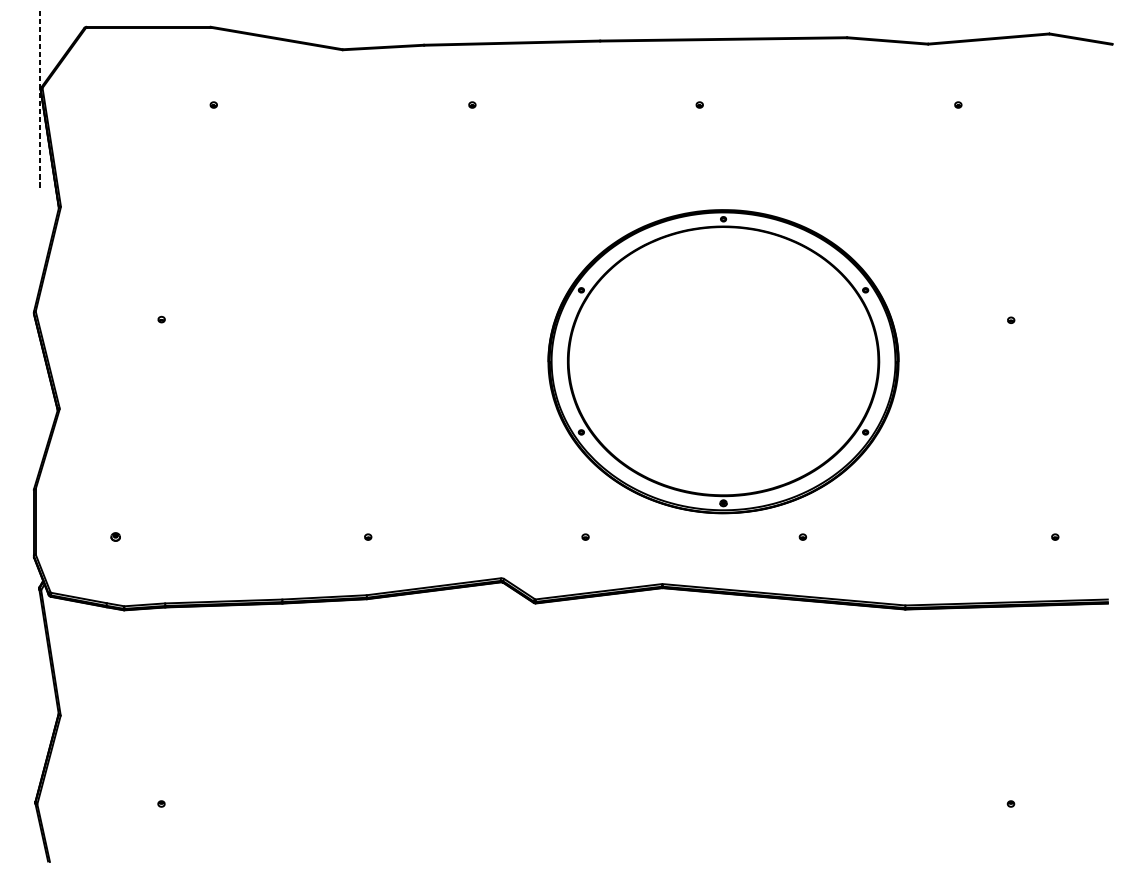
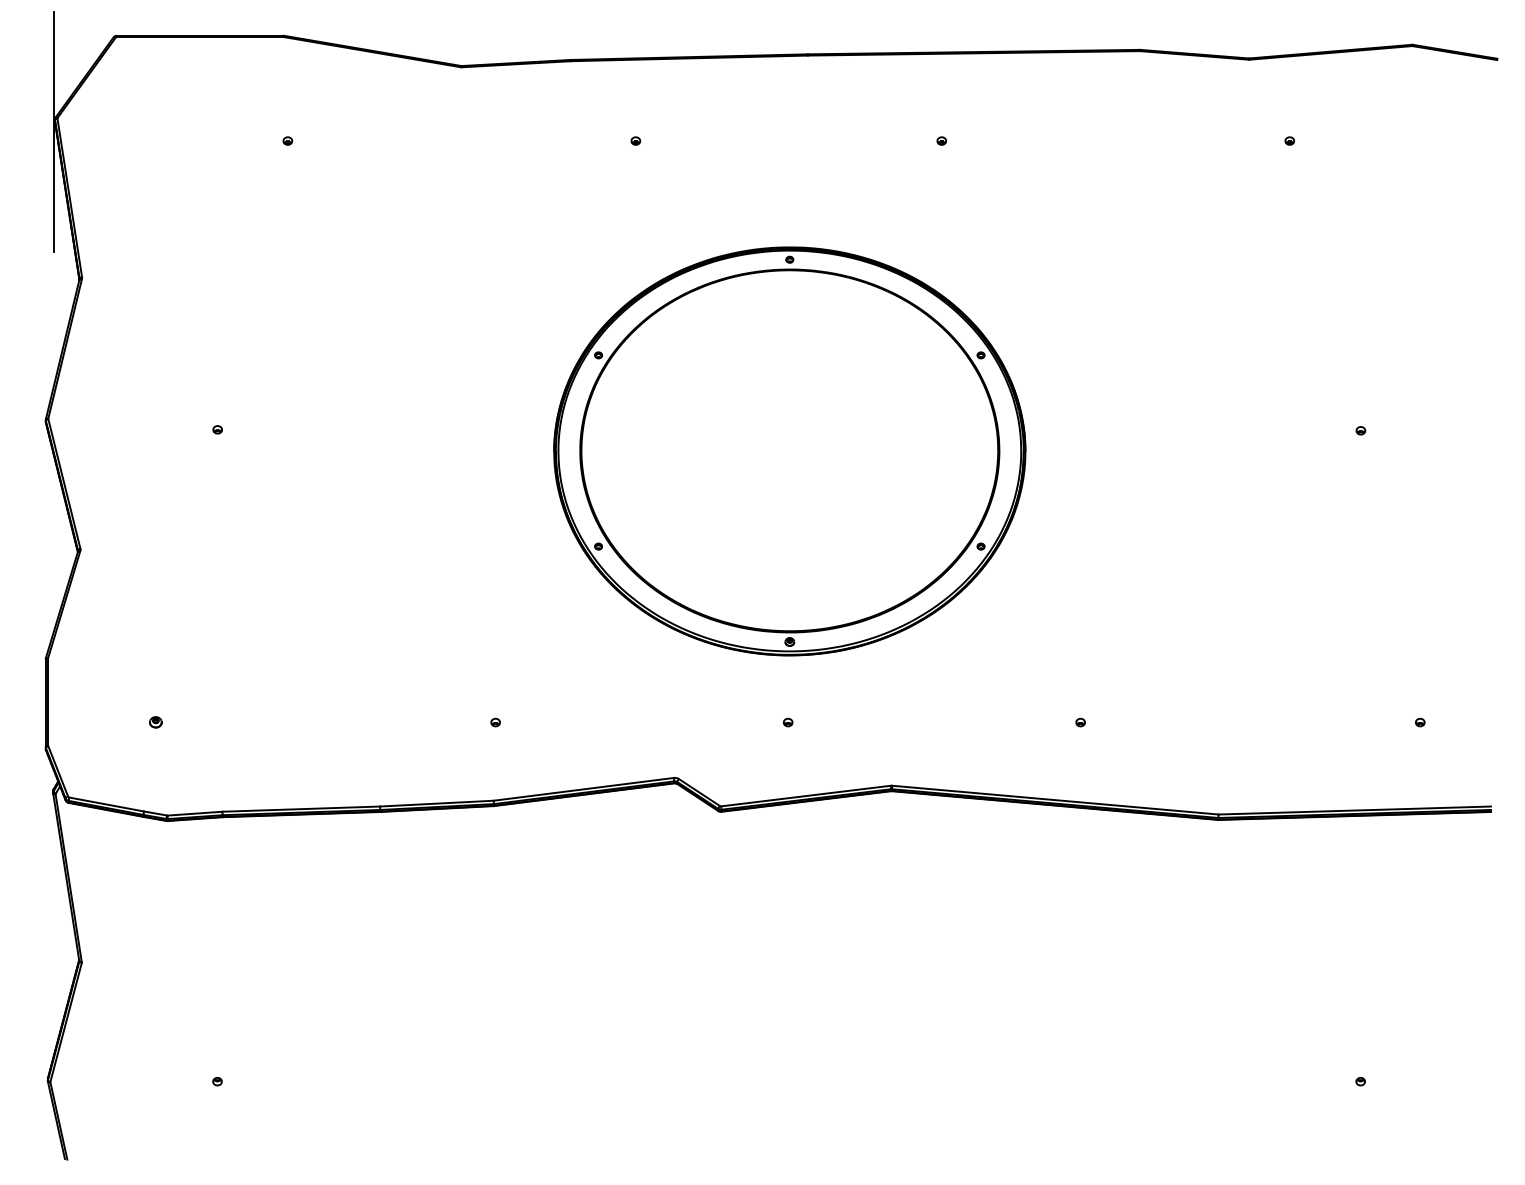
line: (40, 97) -> (54, 131), dashed -> solid
part: (723, 361) -> (789, 451), moved

